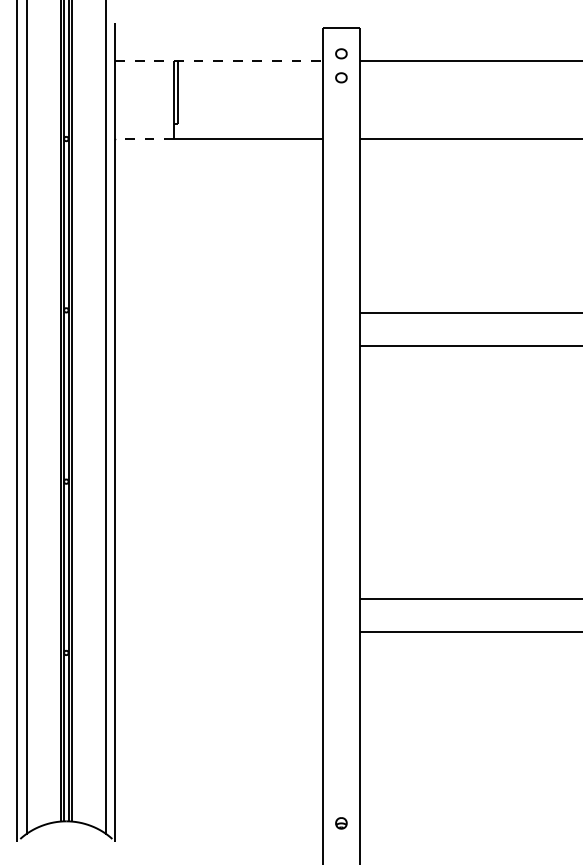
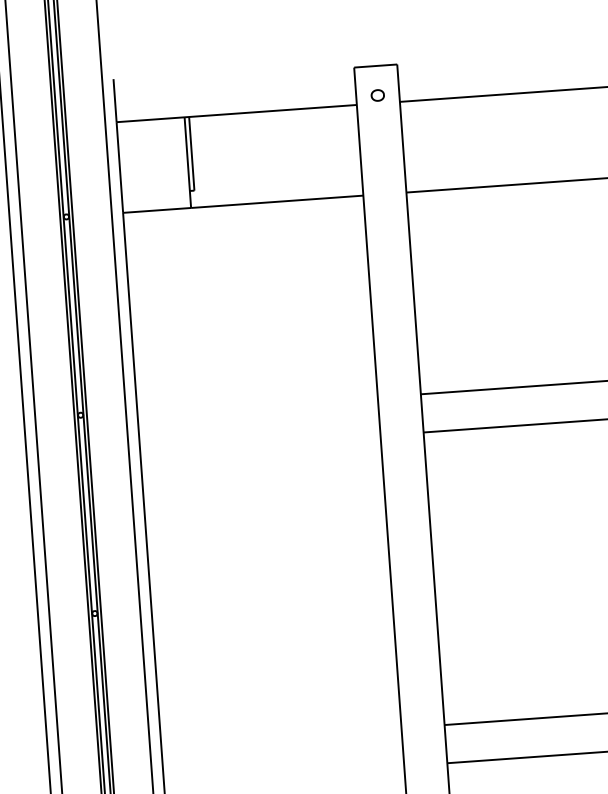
line: (219, 60) -> (237, 113), dashed -> solid
part: (341, 77) -> (379, 122), removed
line: (144, 139) -> (156, 210), dashed -> solid

